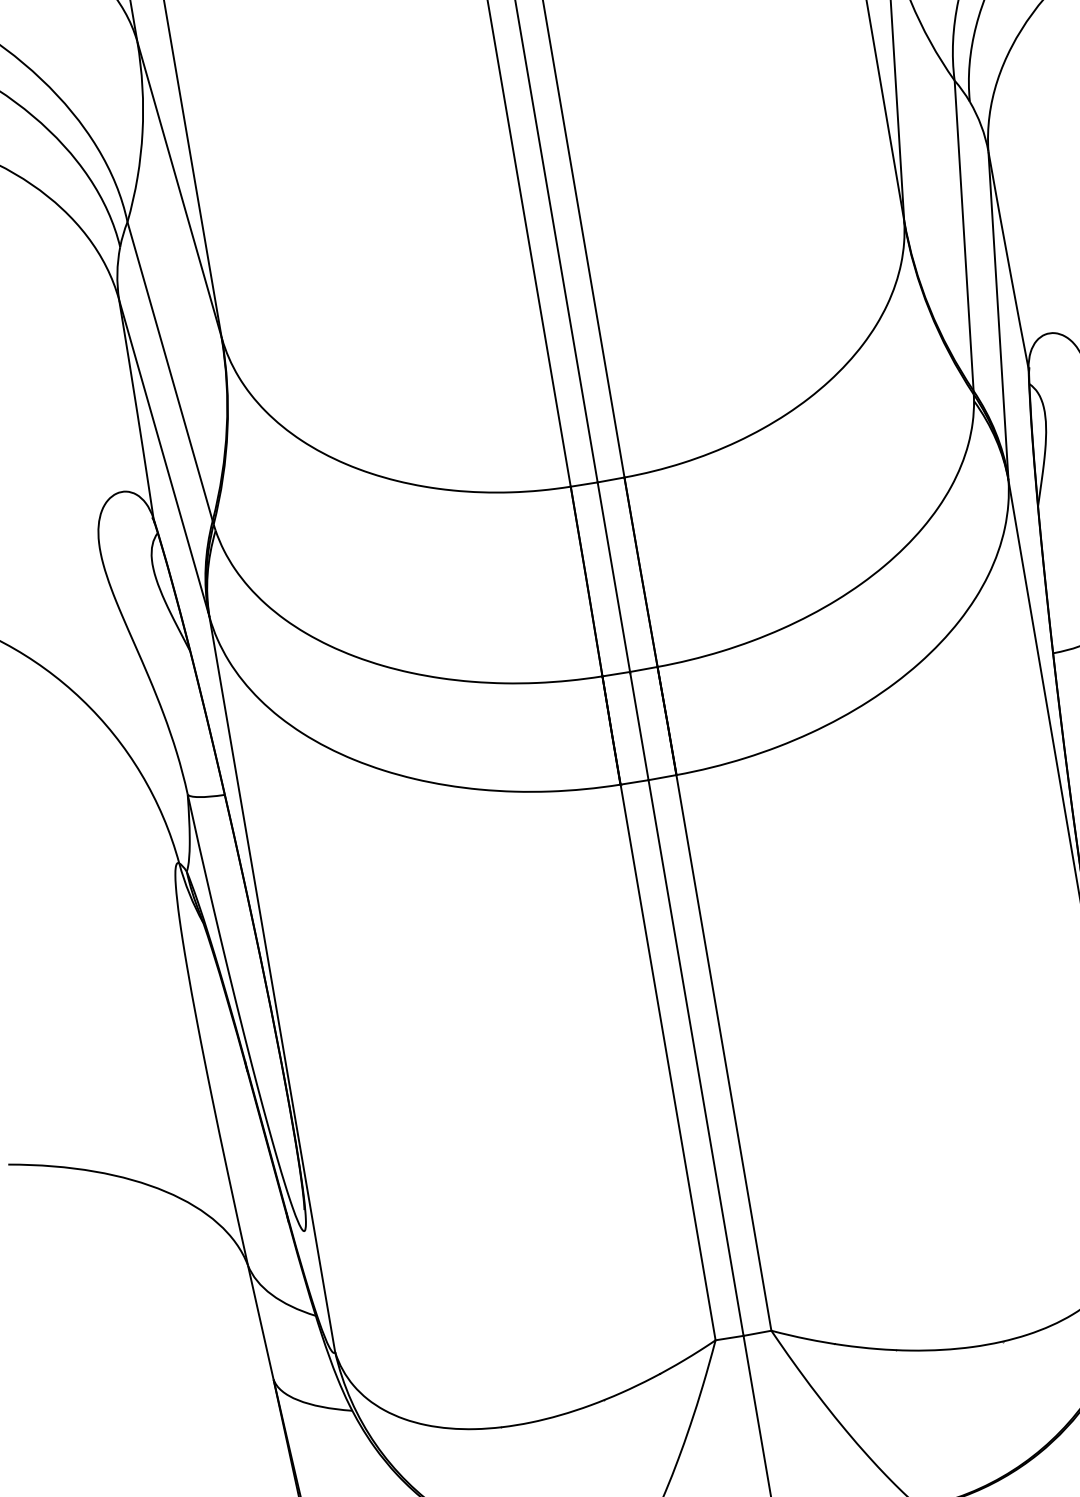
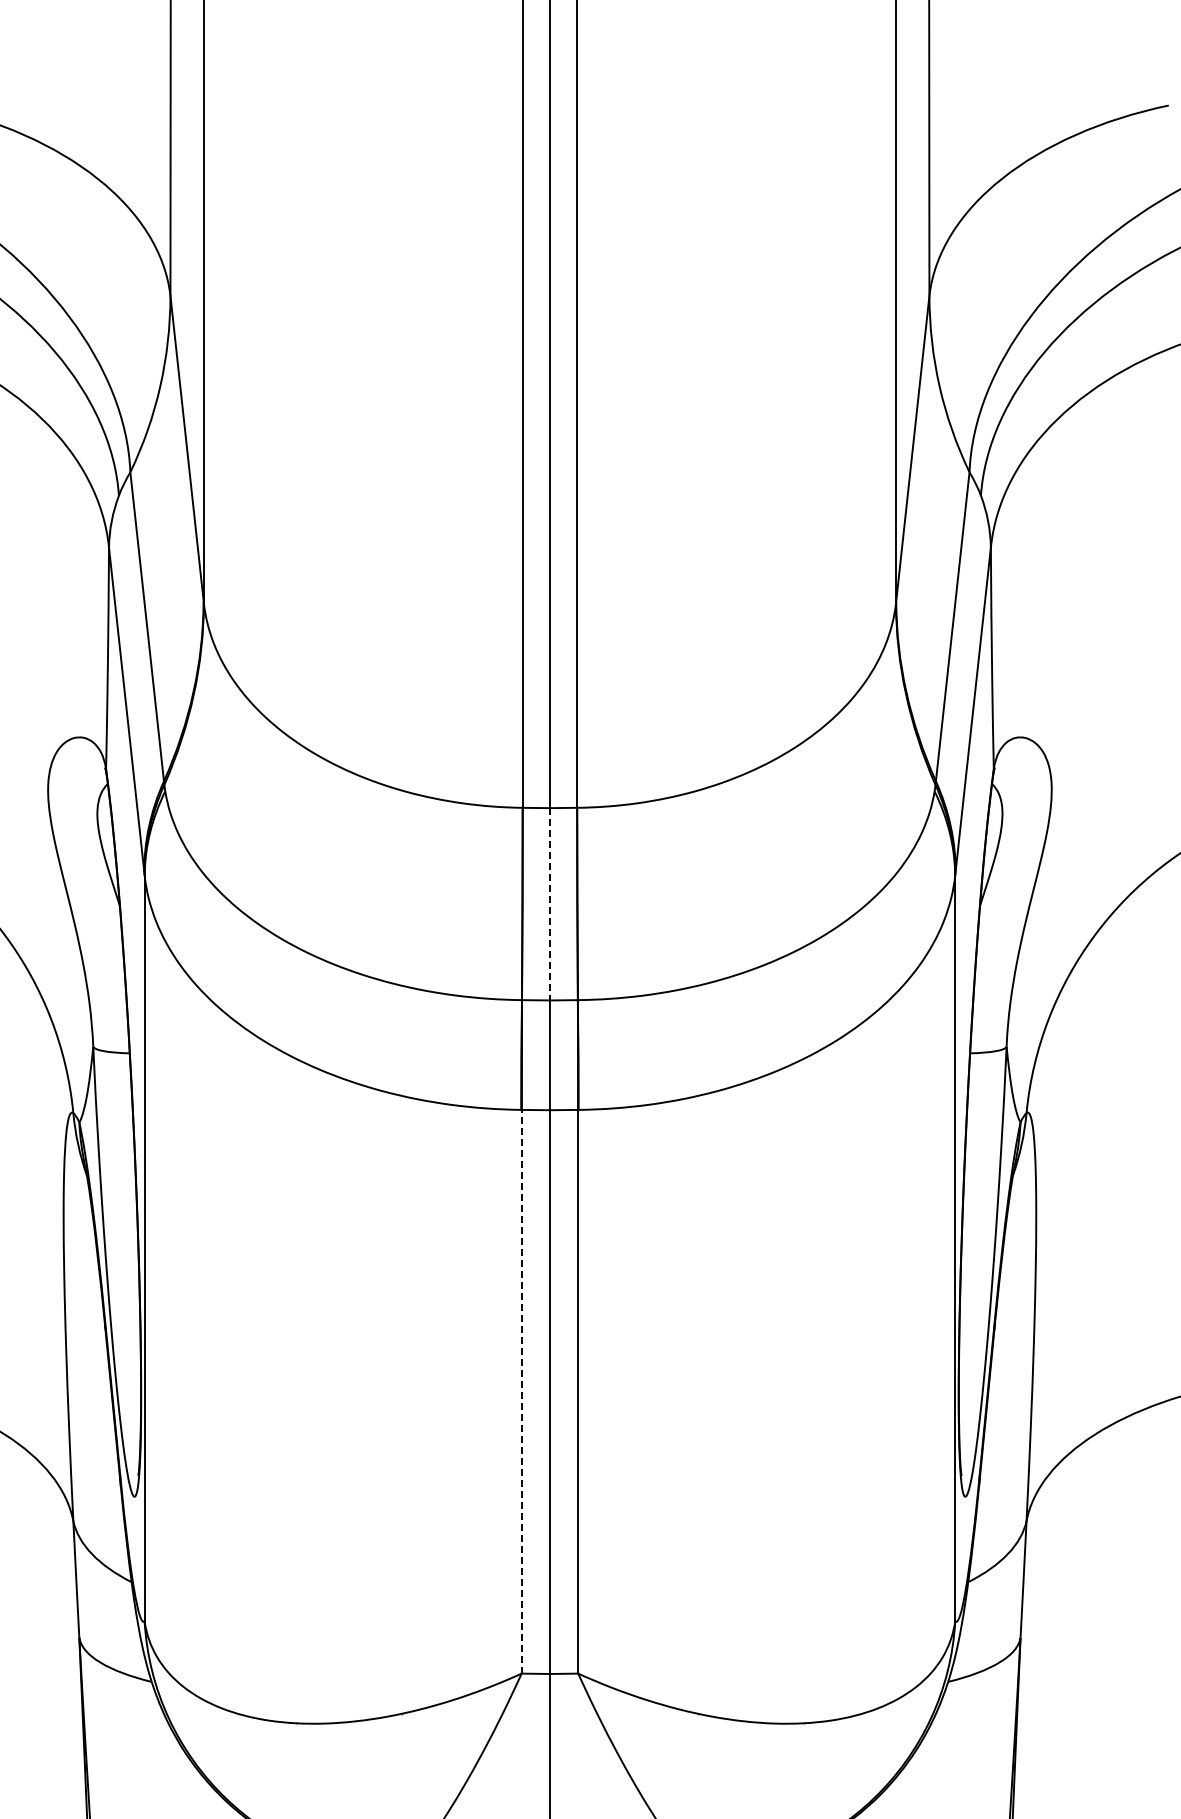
line: (613, 578) -> (549, 905), solid -> dashed
line: (667, 1062) -> (521, 1391), solid -> dashed

